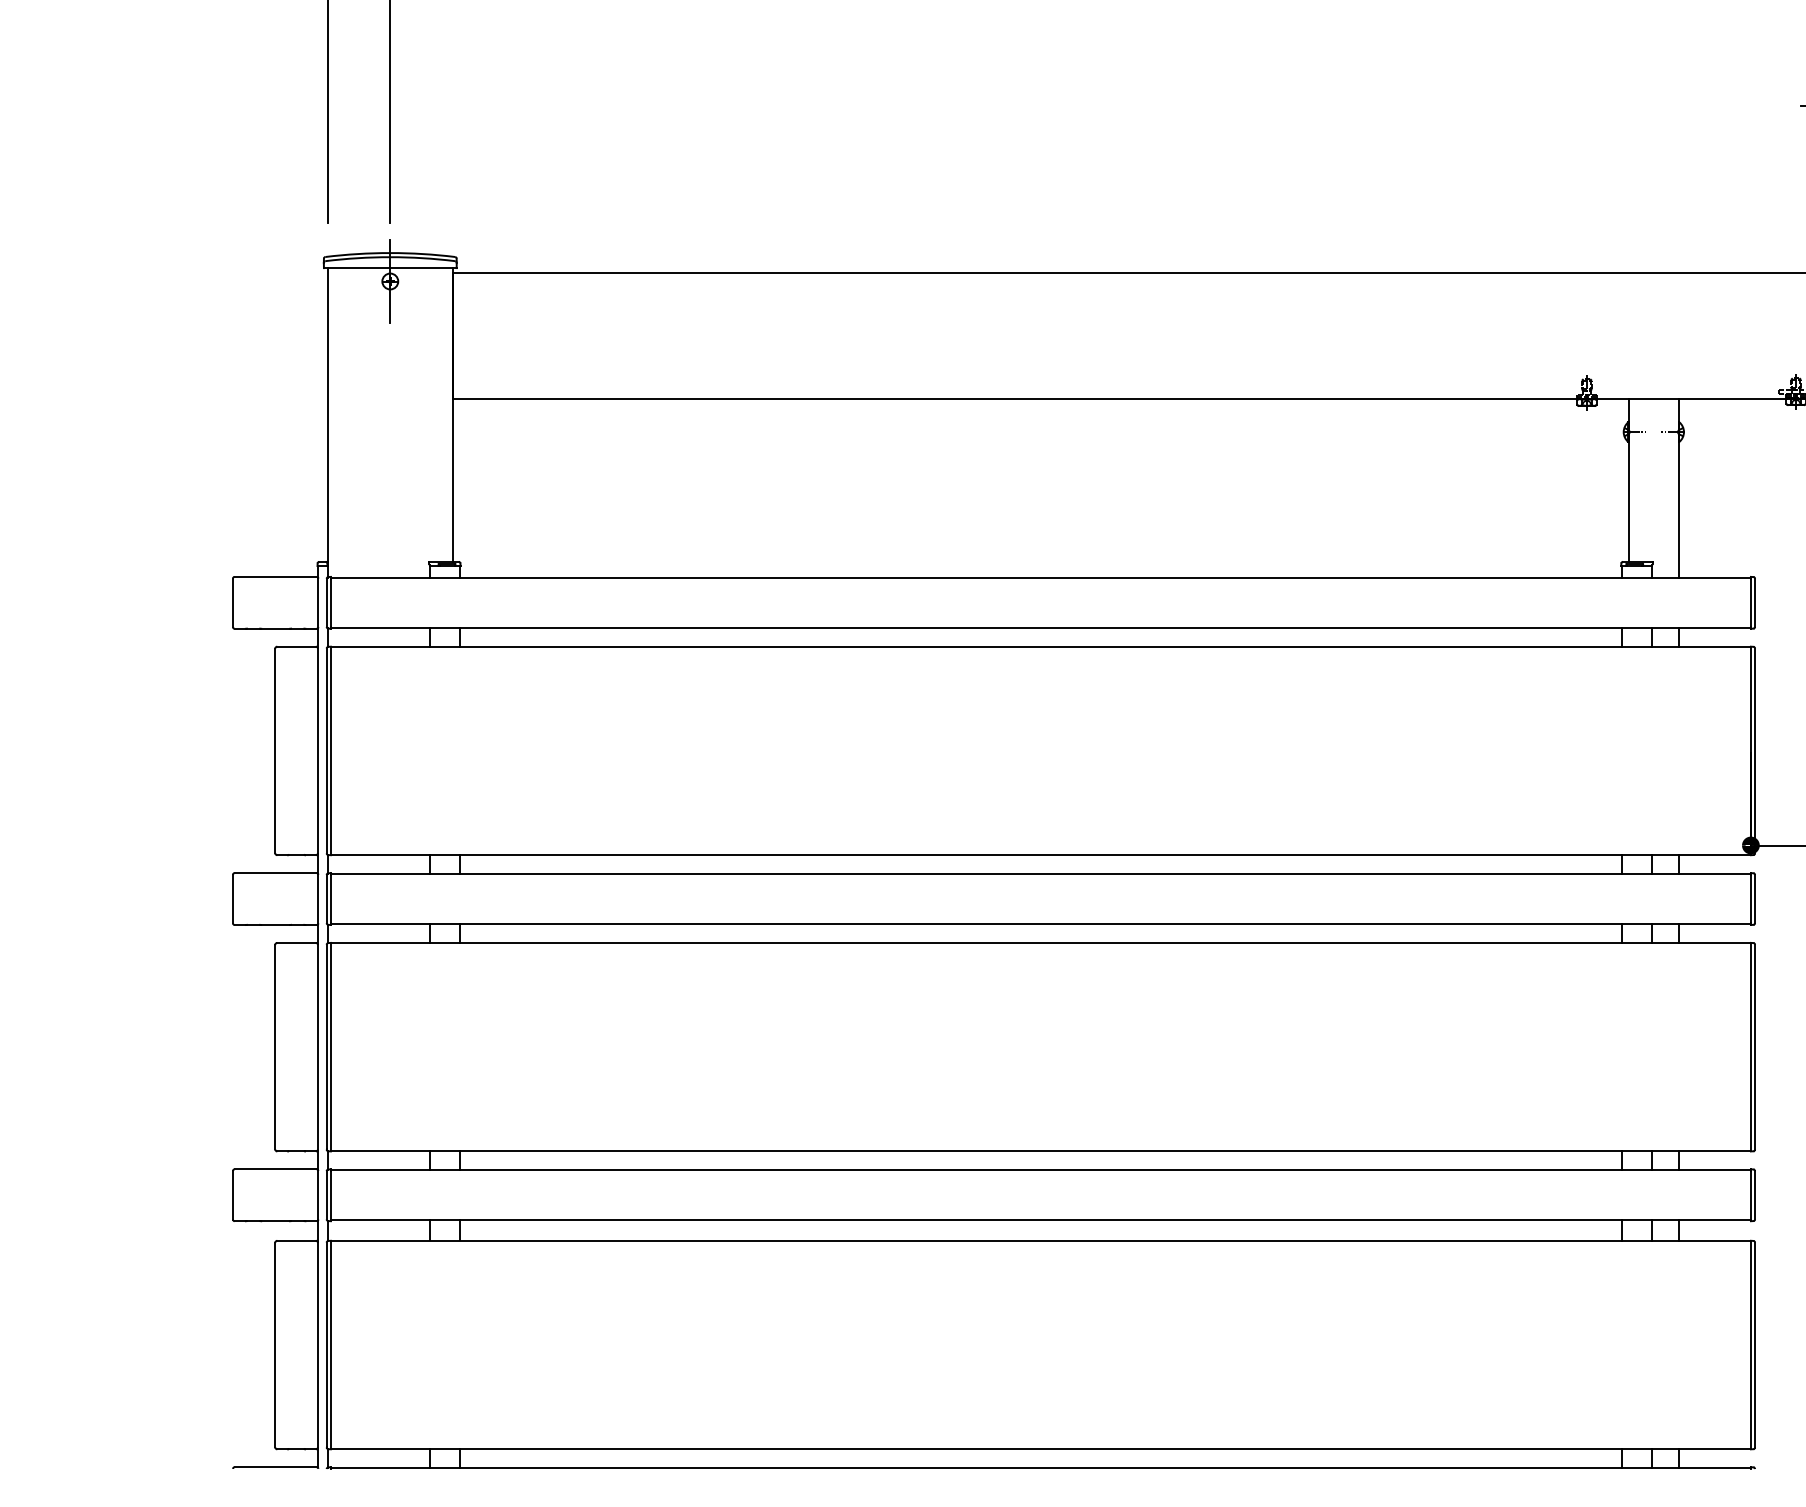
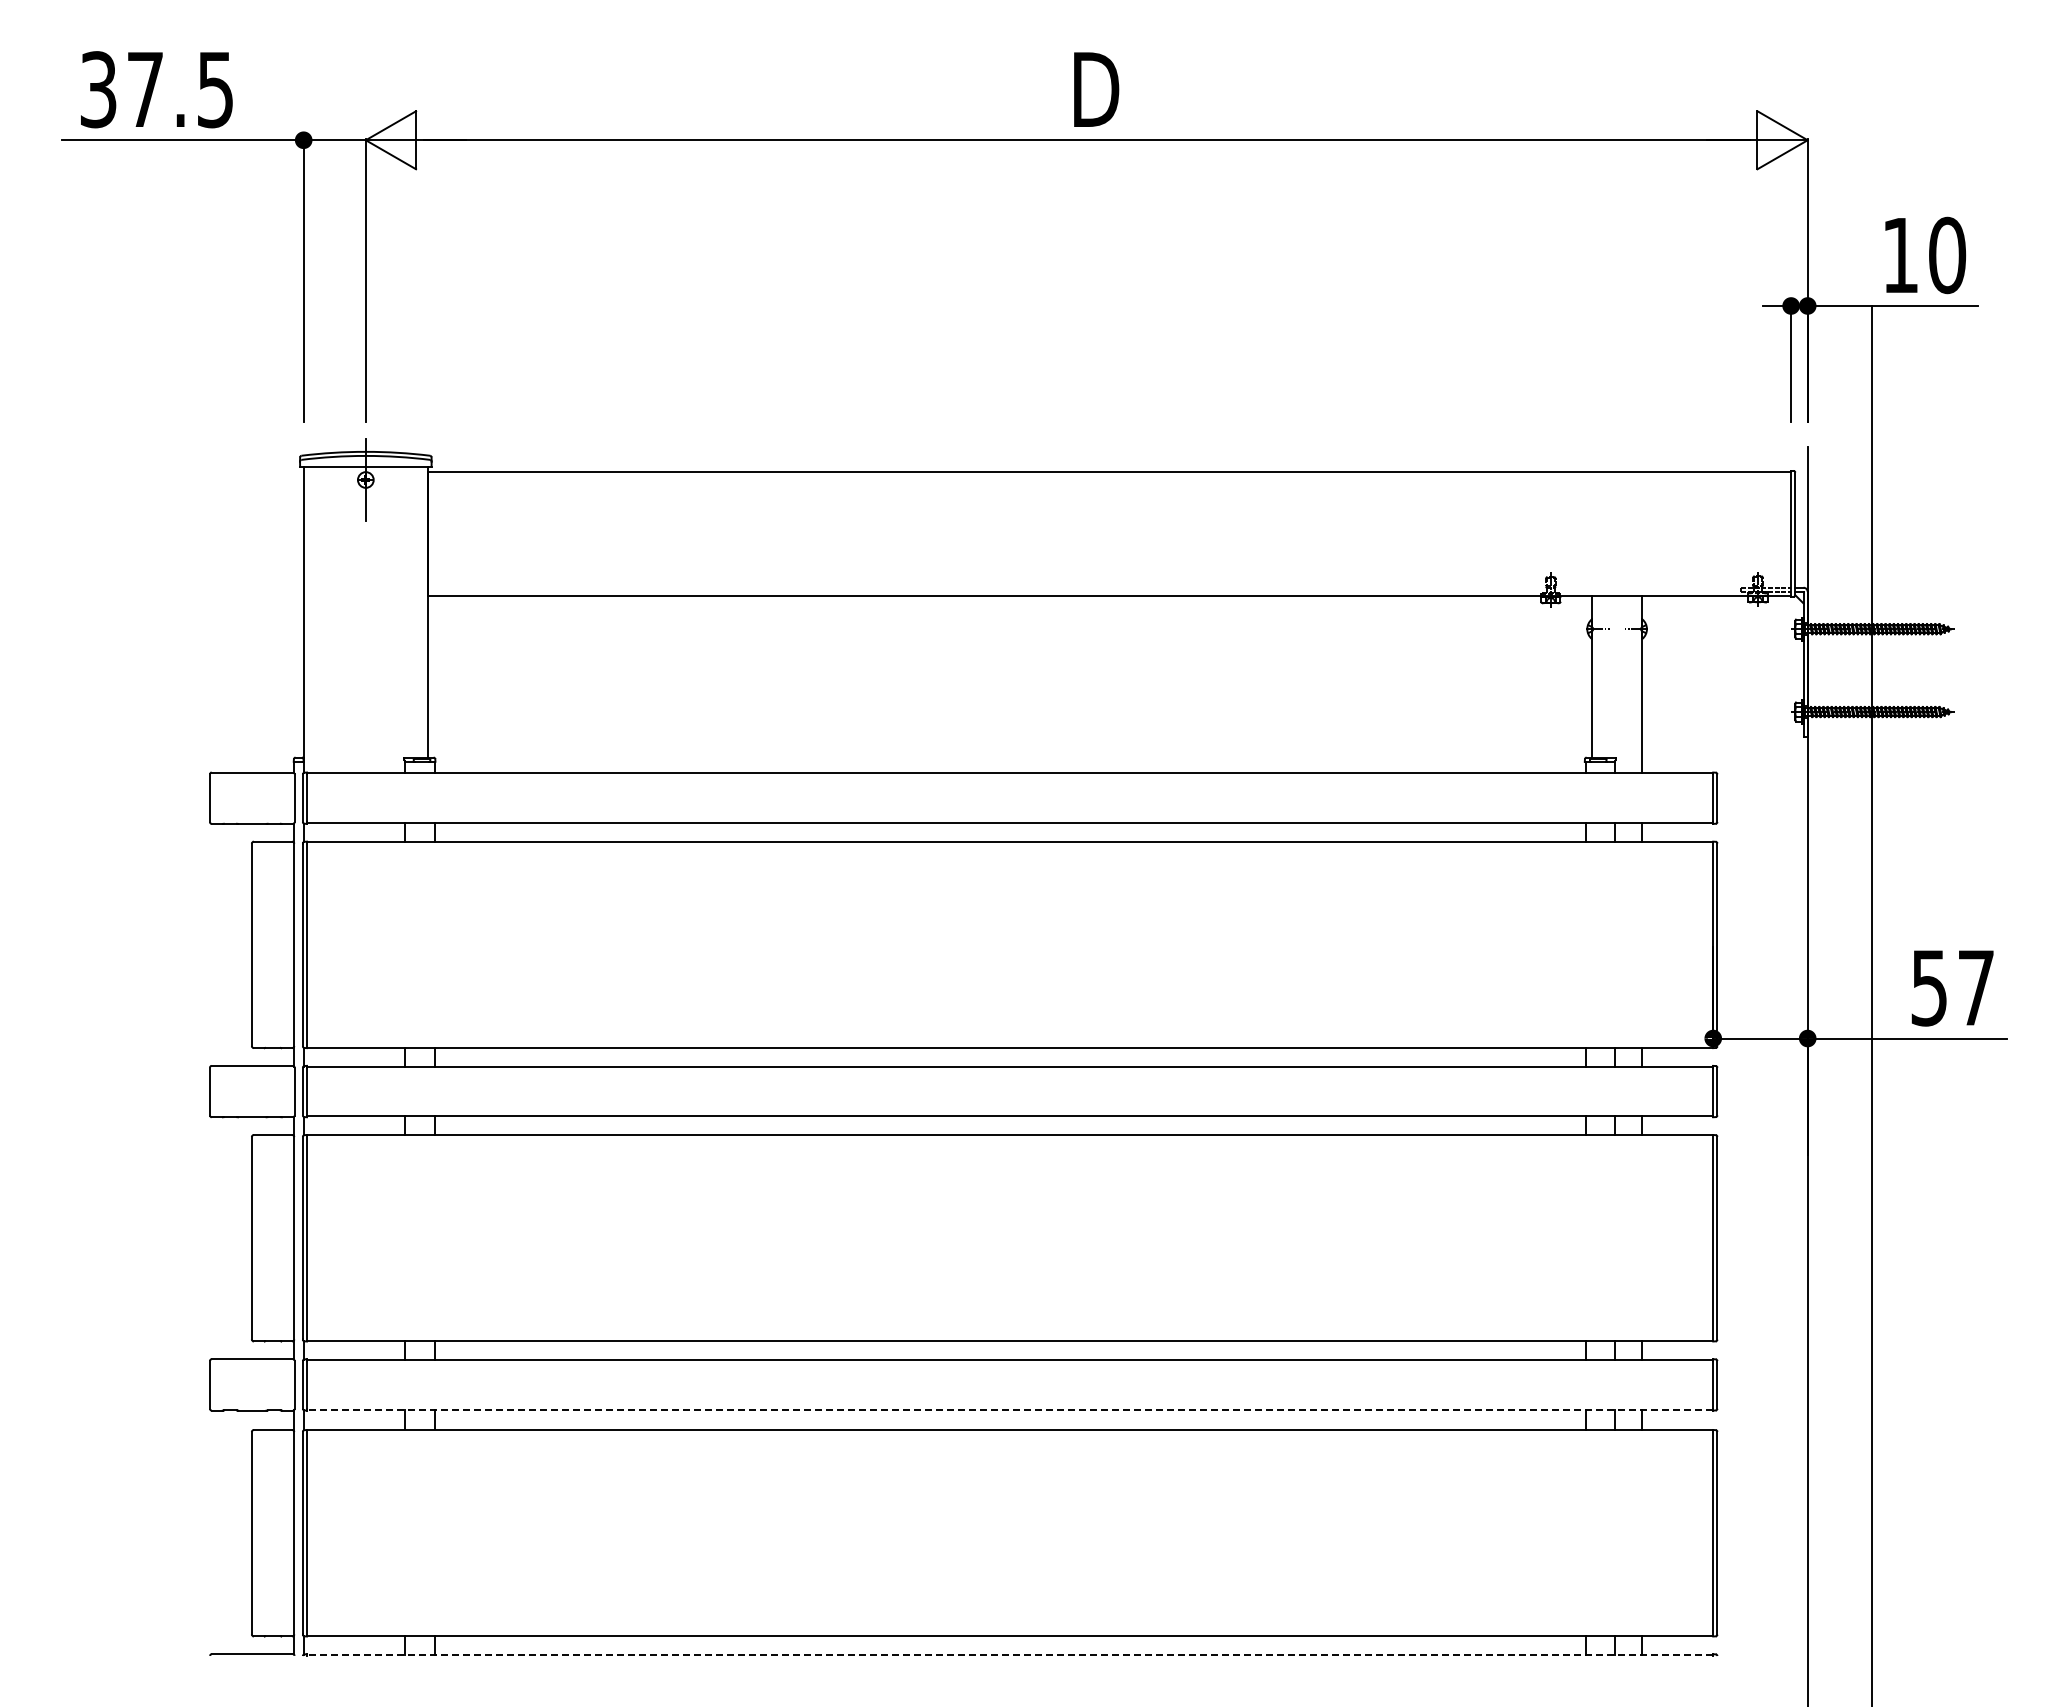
line: (1040, 1220) -> (1009, 1409), solid -> dashed
line: (1040, 1468) -> (1009, 1655), solid -> dashed

